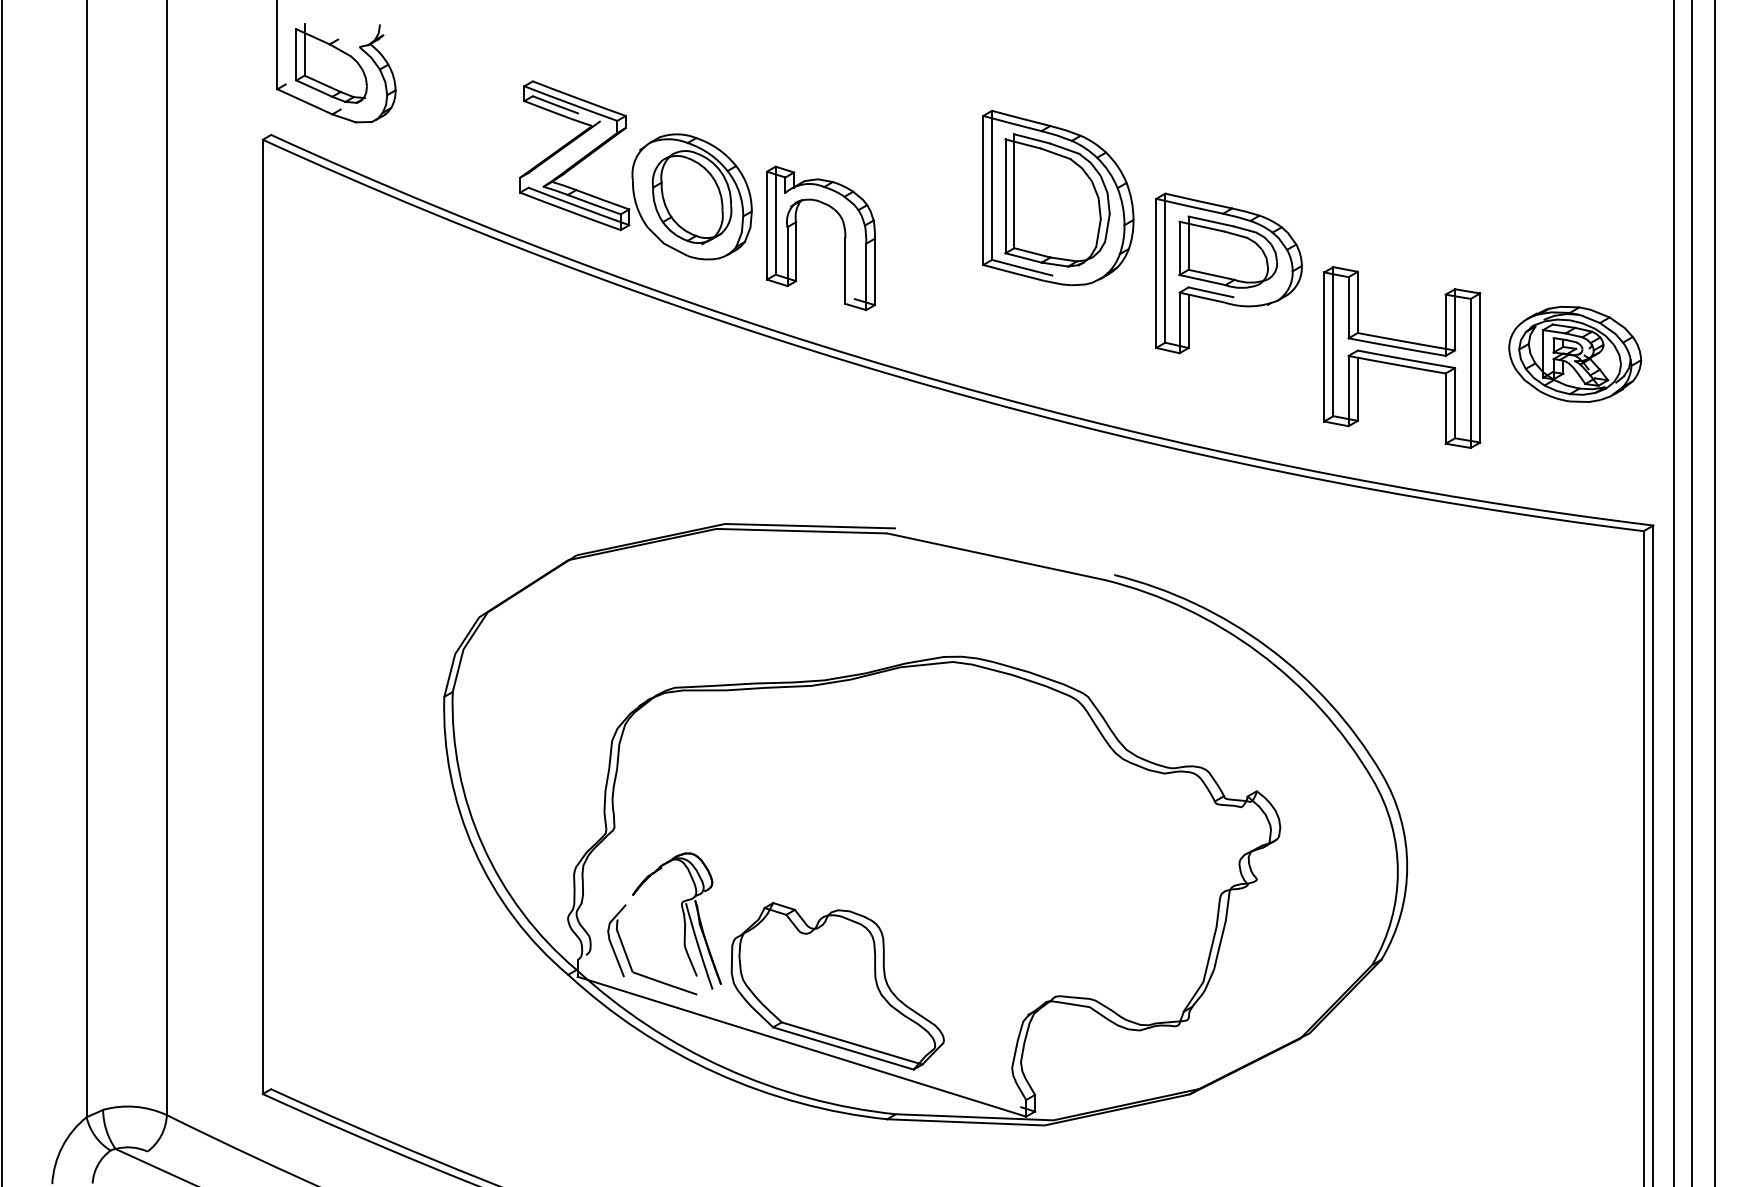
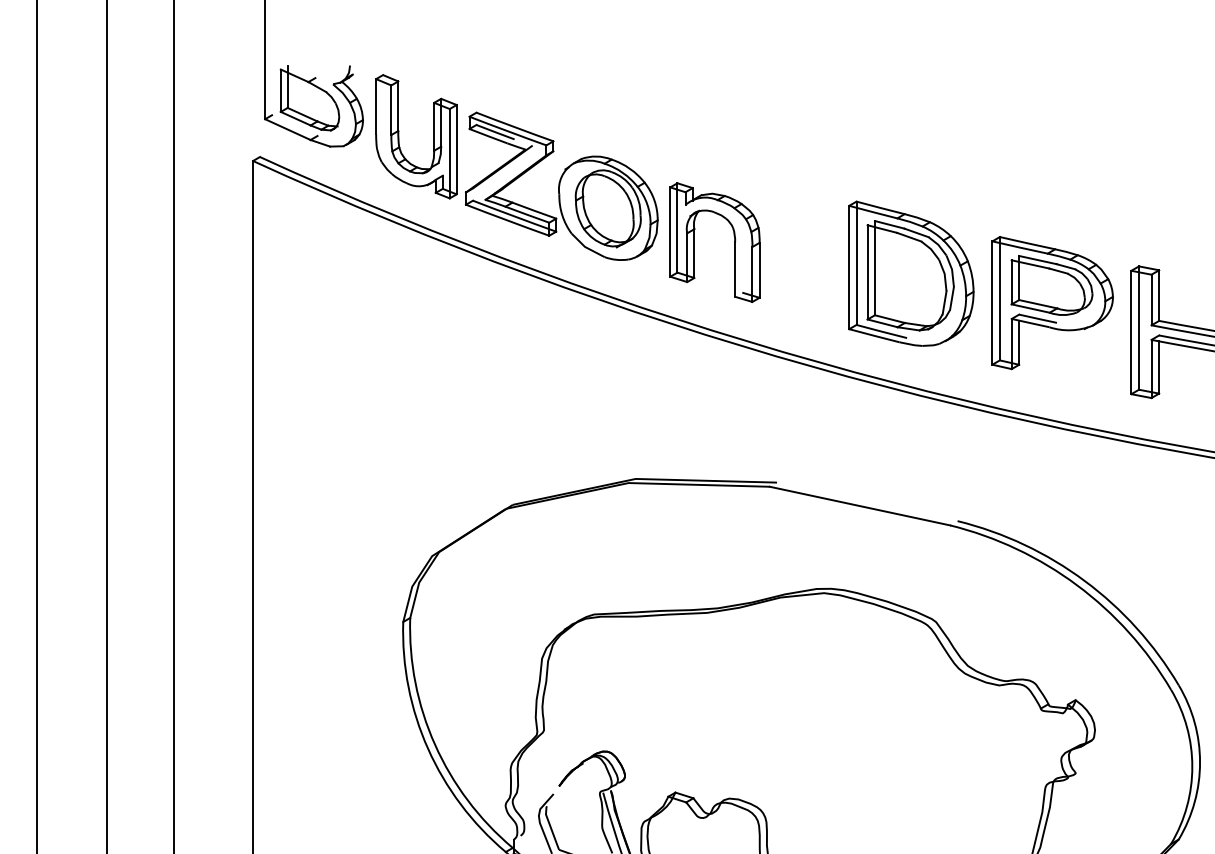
part: (439, 110) -> (399, 136), added
part: (1058, 197) -> (911, 273), moved
part: (1228, 273) -> (1052, 303), moved

